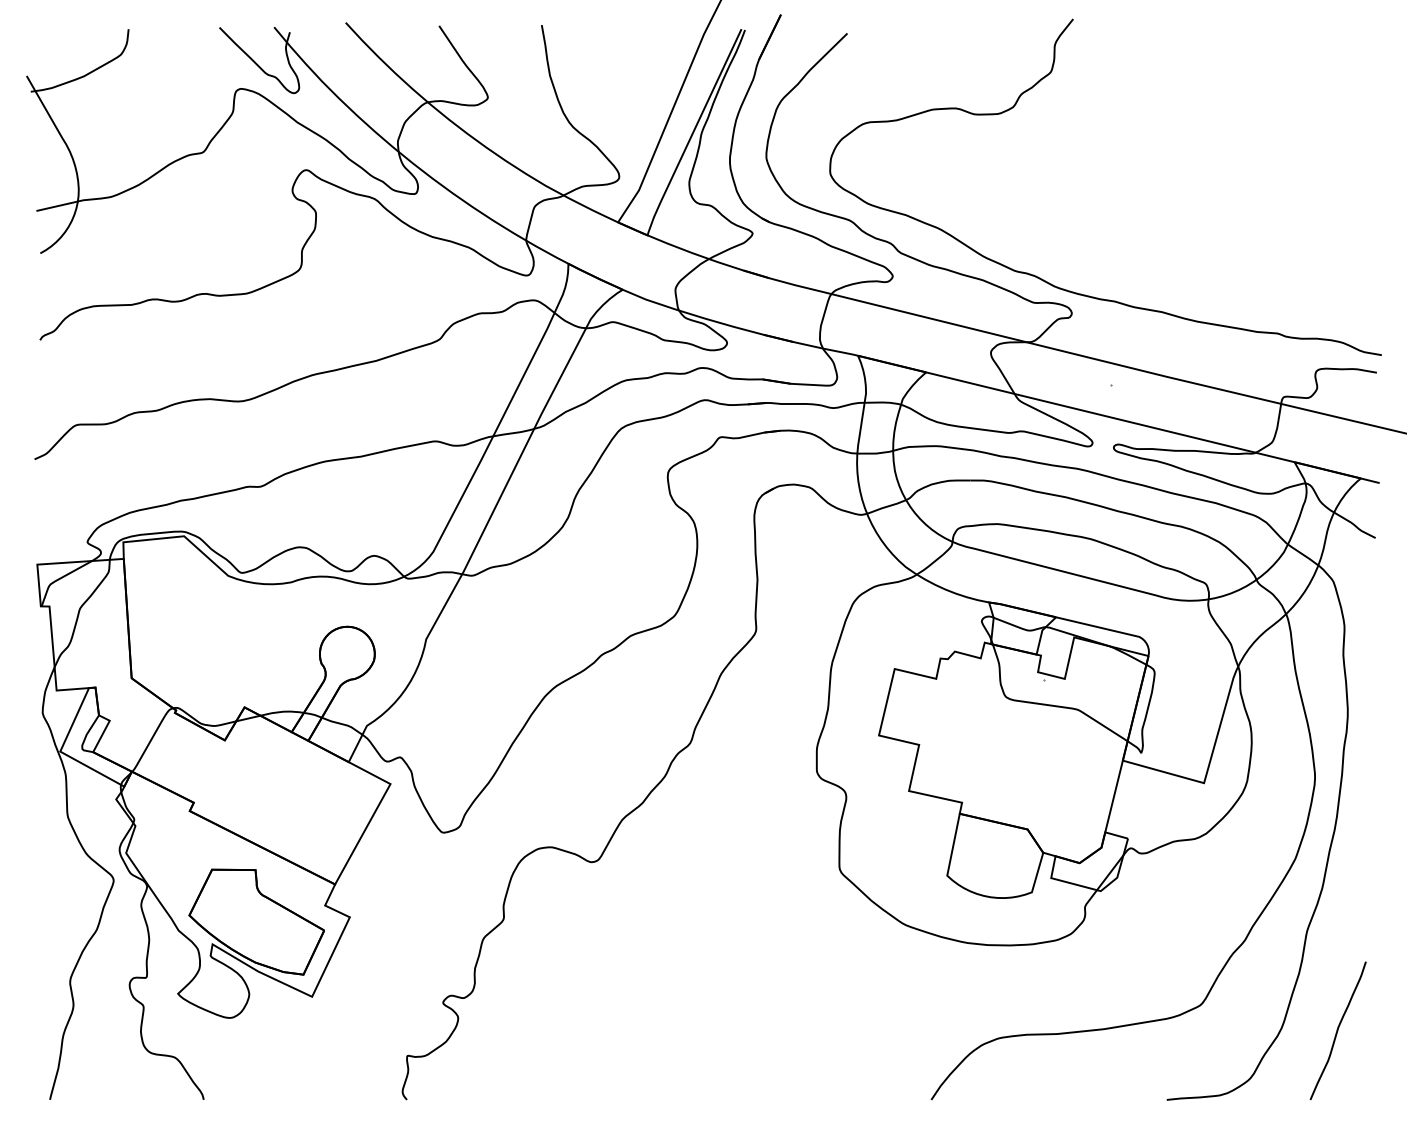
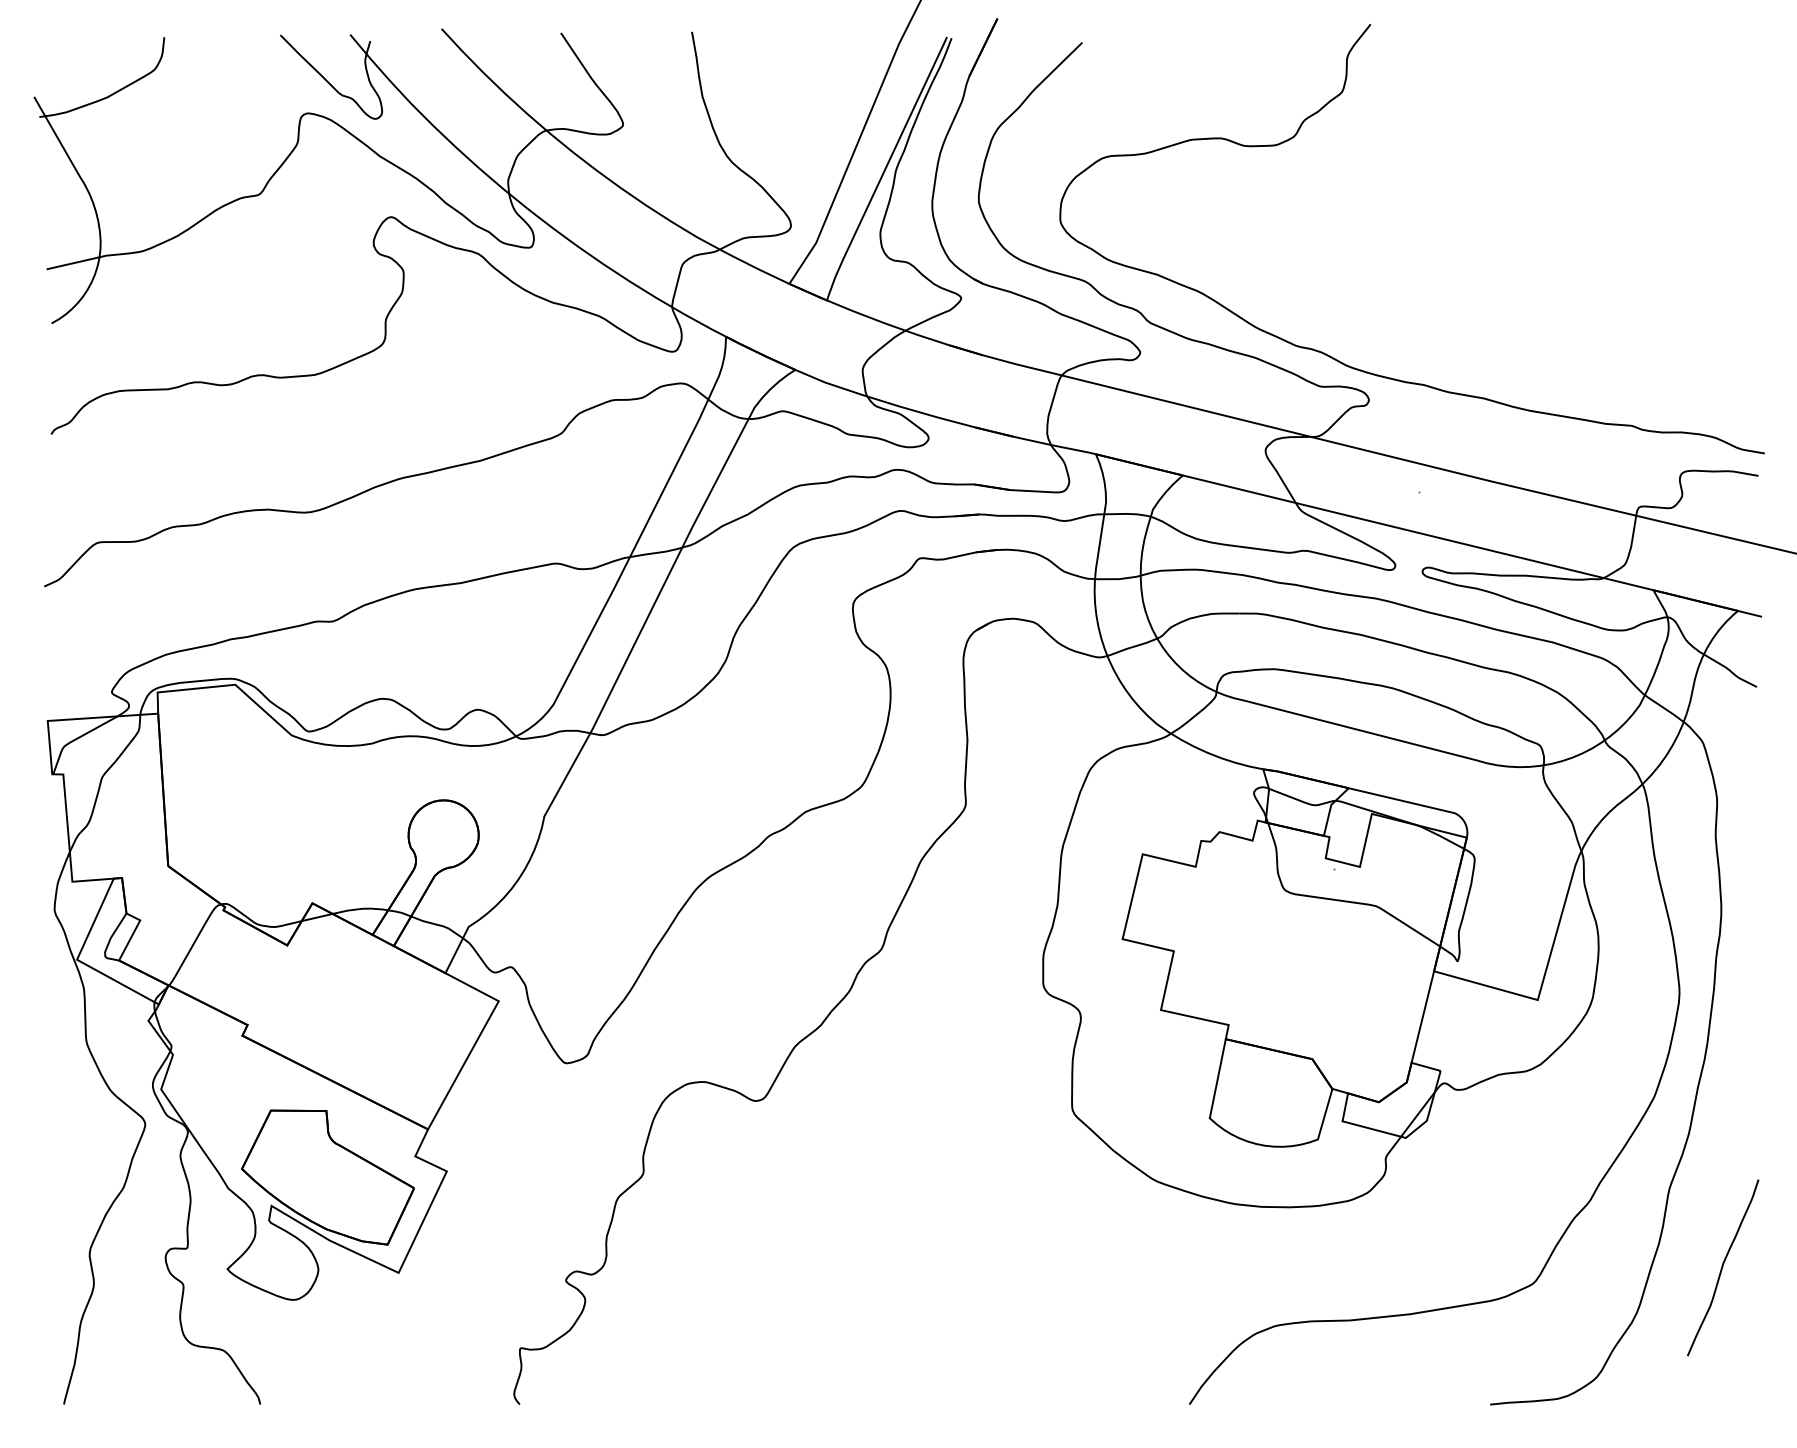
curve: (1337, 1030) -> (1722, 1267), moved

